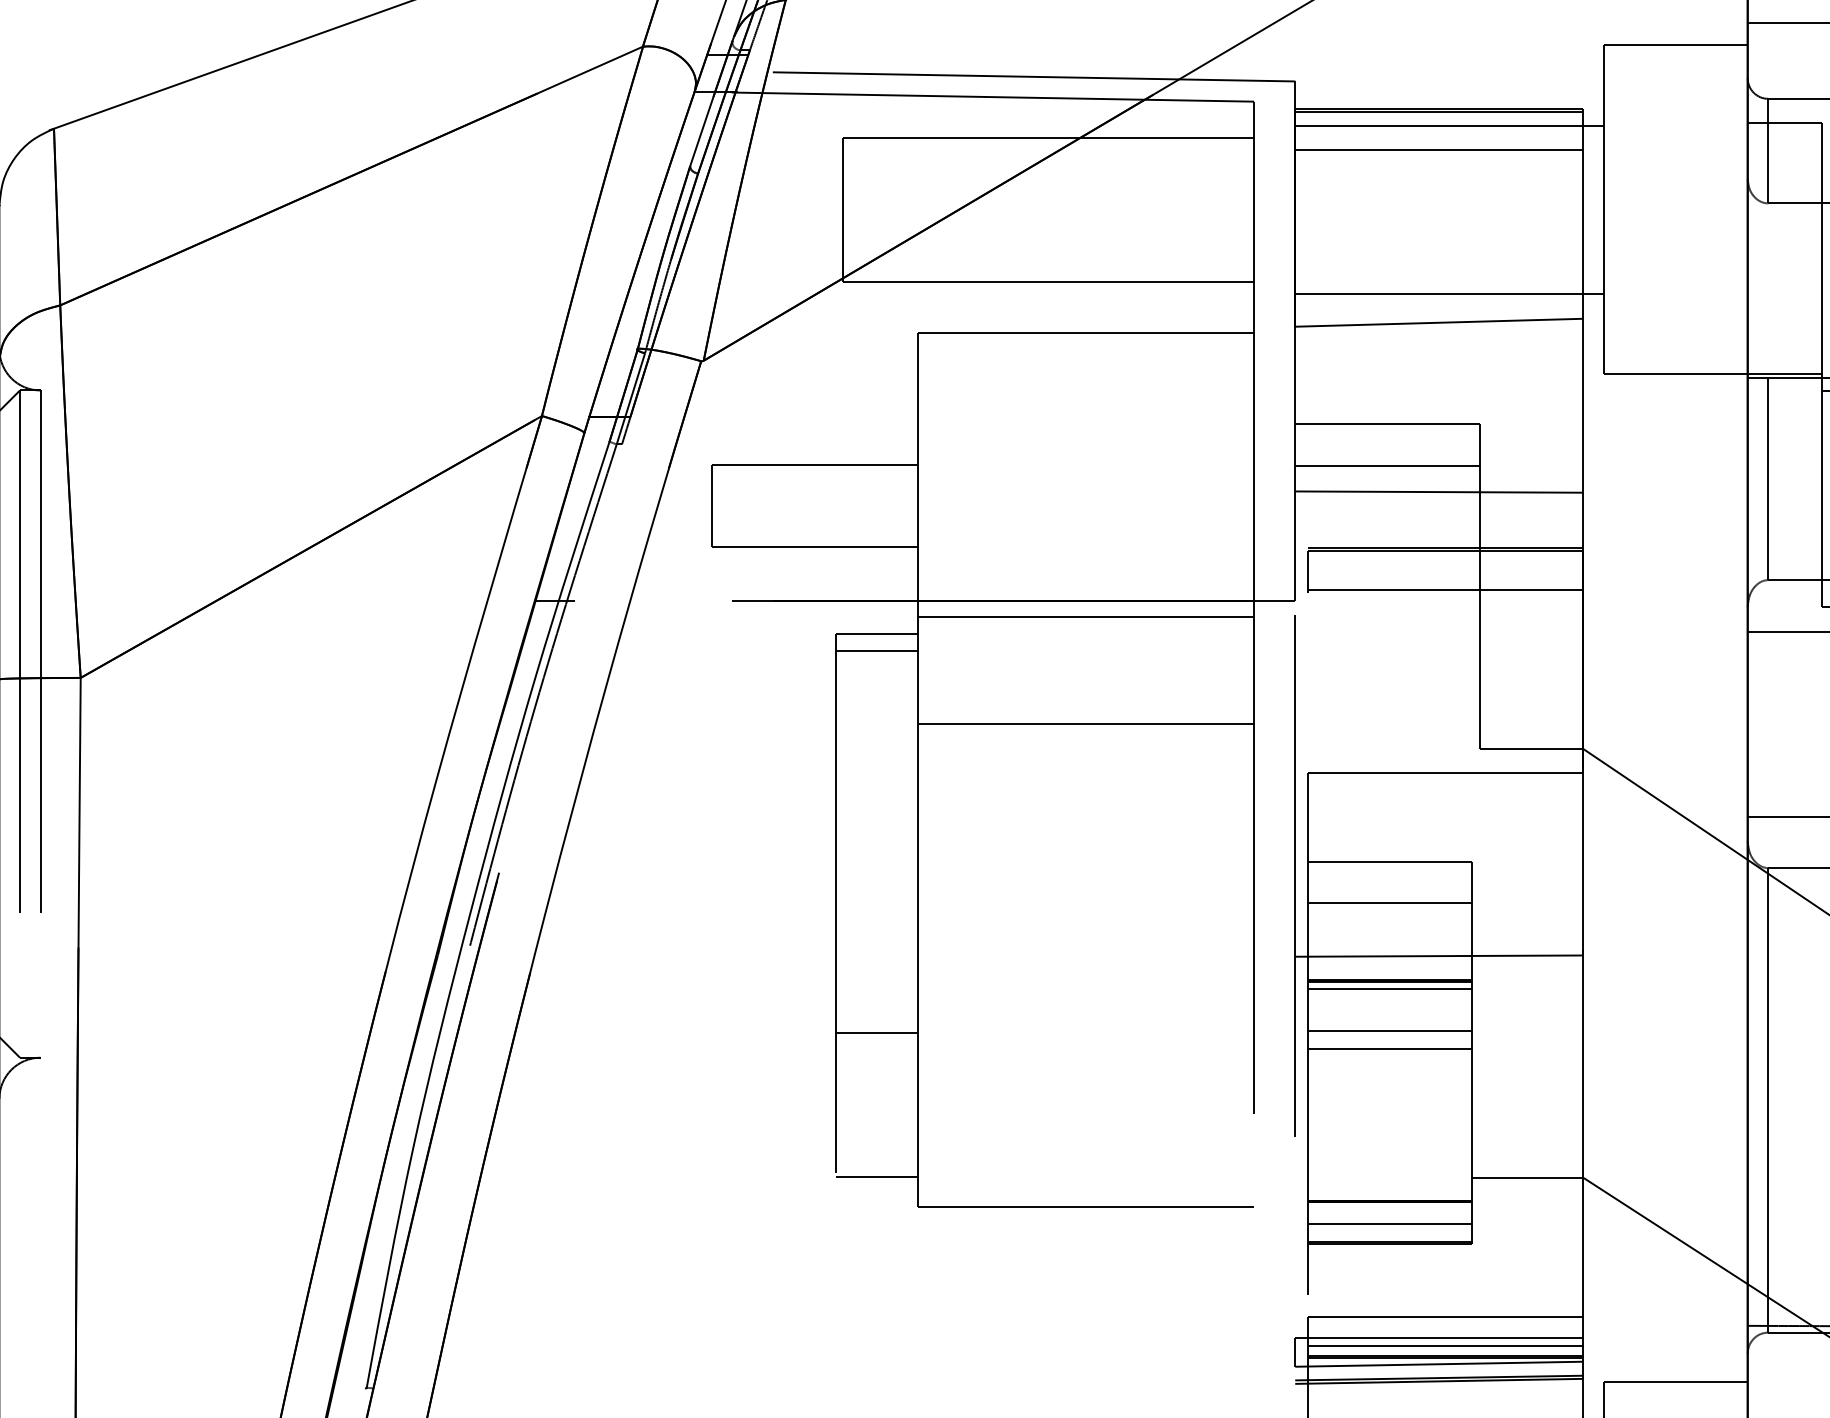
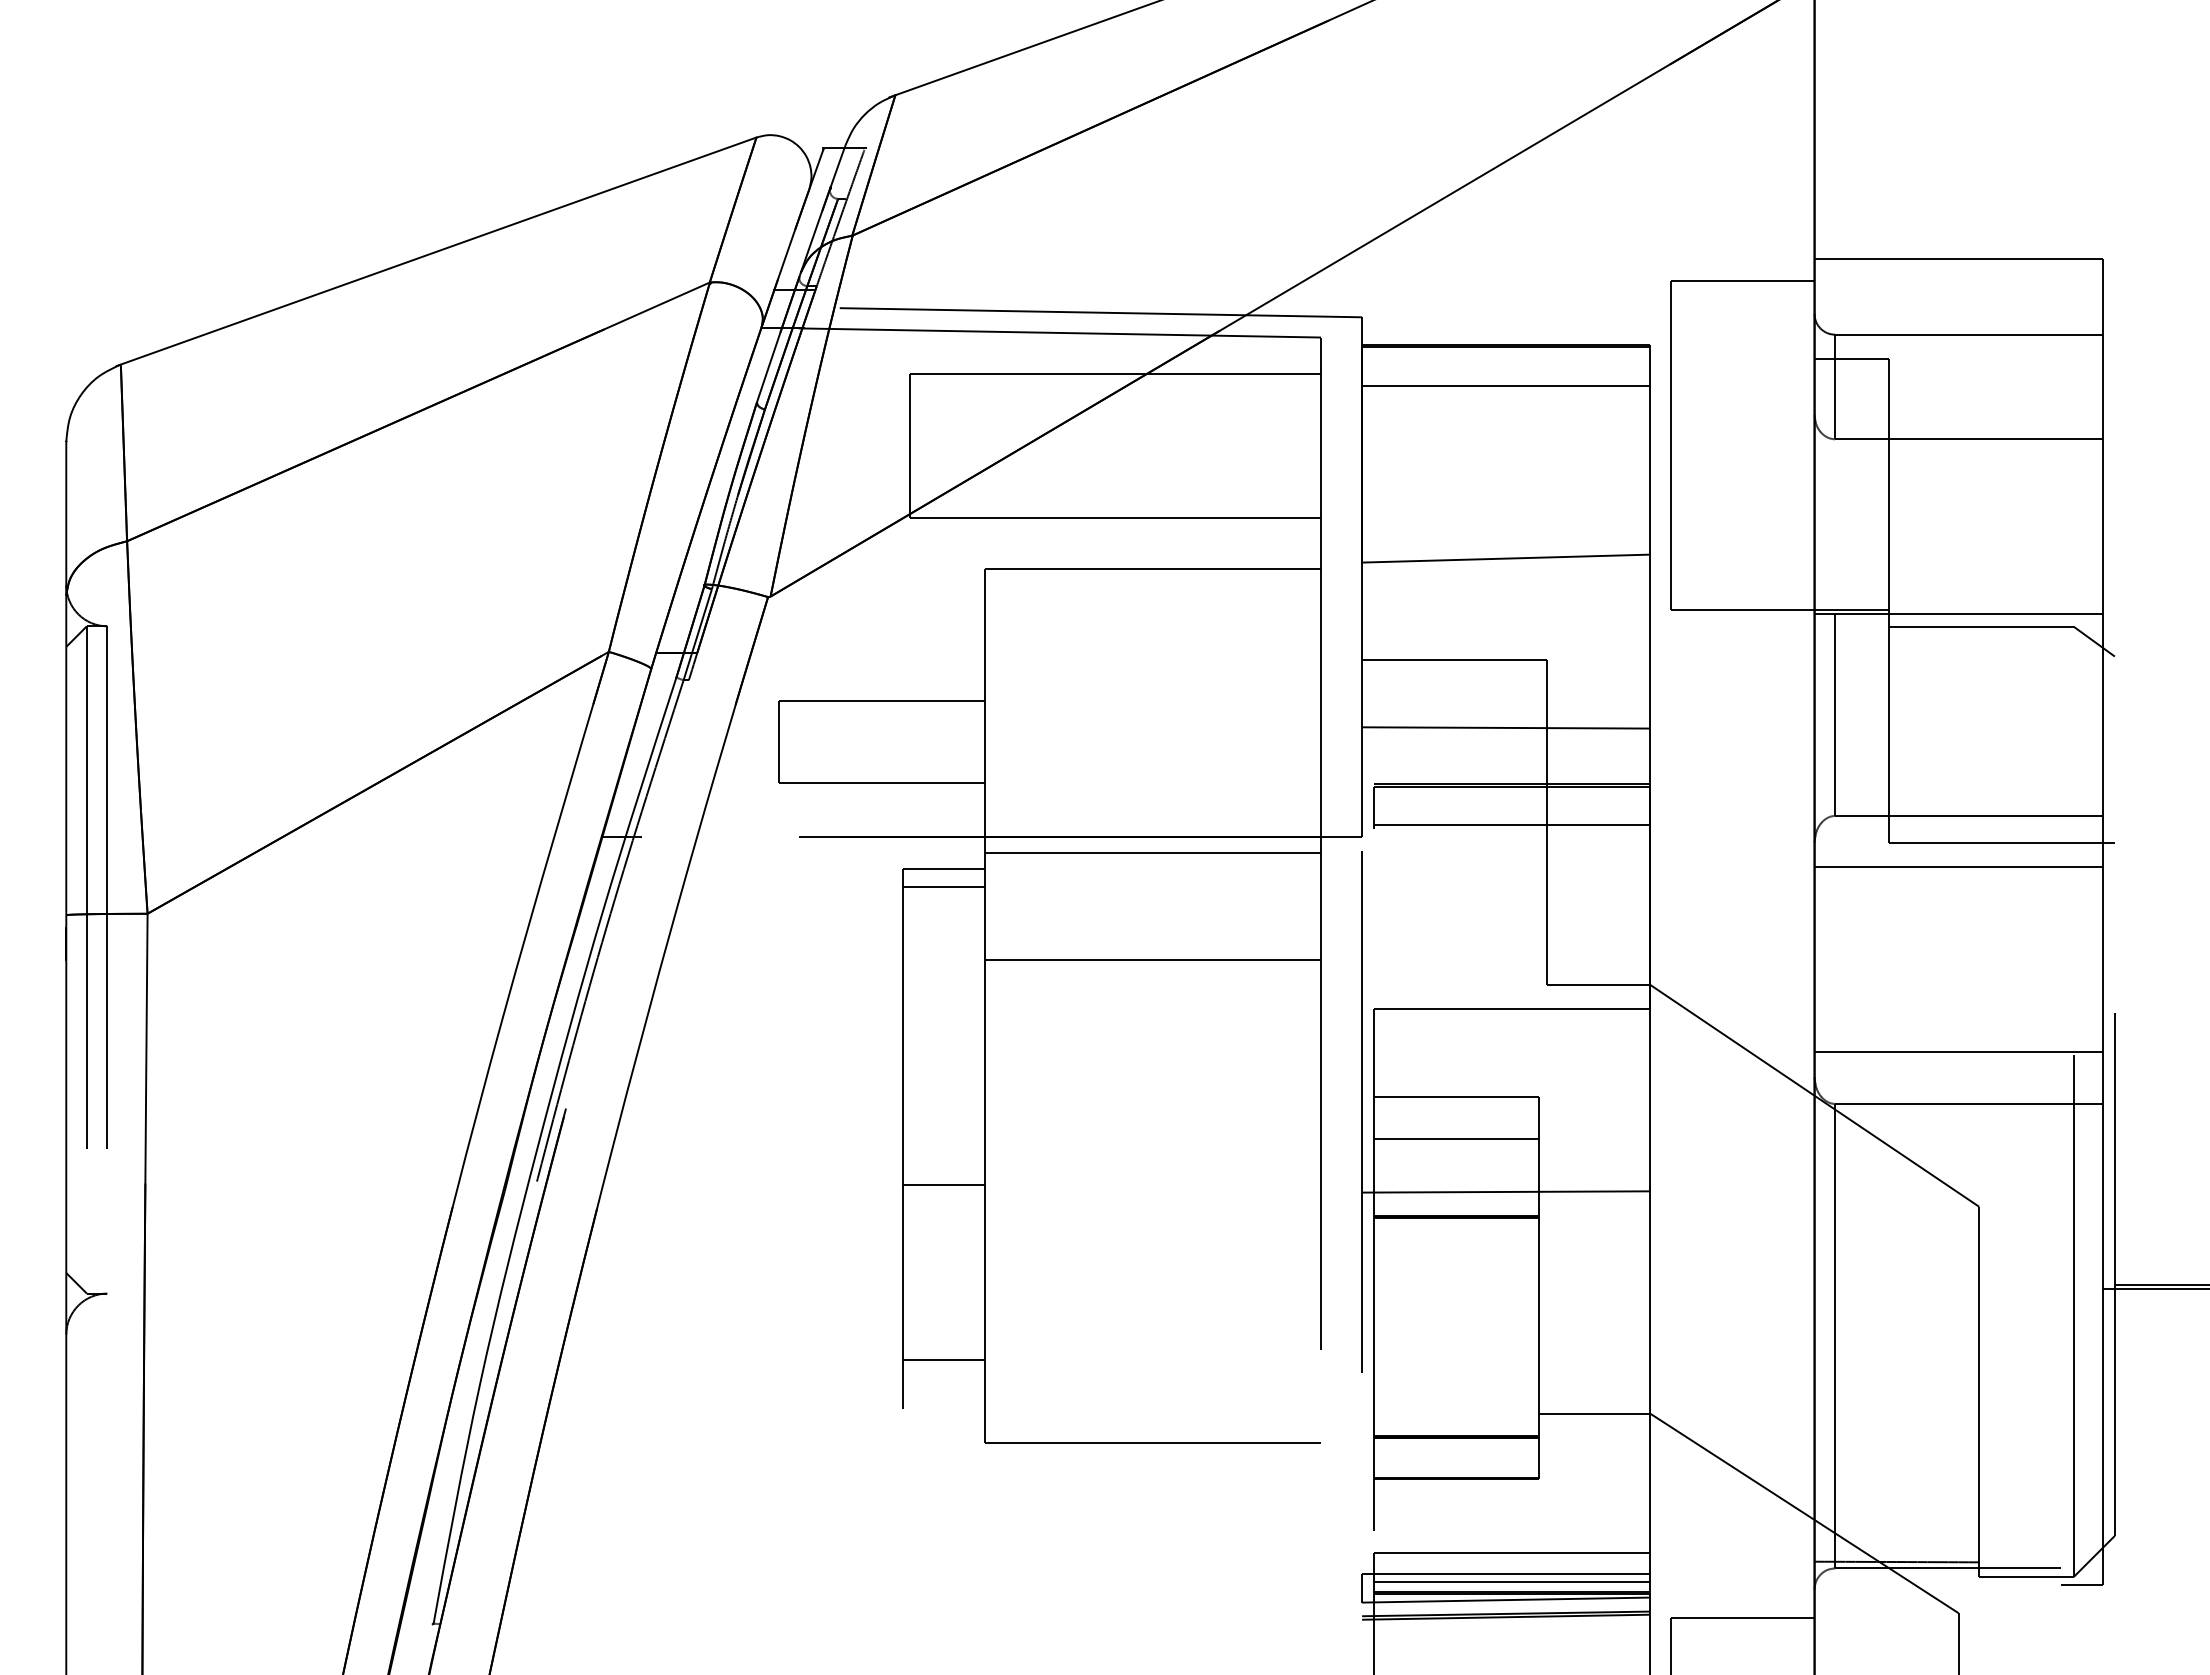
line: (1449, 125) -> (1516, 361), removed
line: (1449, 294) -> (1516, 530), removed
line: (1387, 465) -> (1454, 701), removed
line: (1389, 988) -> (1456, 1224), removed
line: (1389, 1030) -> (1456, 1266), removed
line: (876, 1032) -> (943, 1185), moved
line: (1389, 1049) -> (1456, 1285), removed
line: (876, 1176) -> (943, 1360), moved
line: (1389, 1223) -> (1456, 1459), removed

